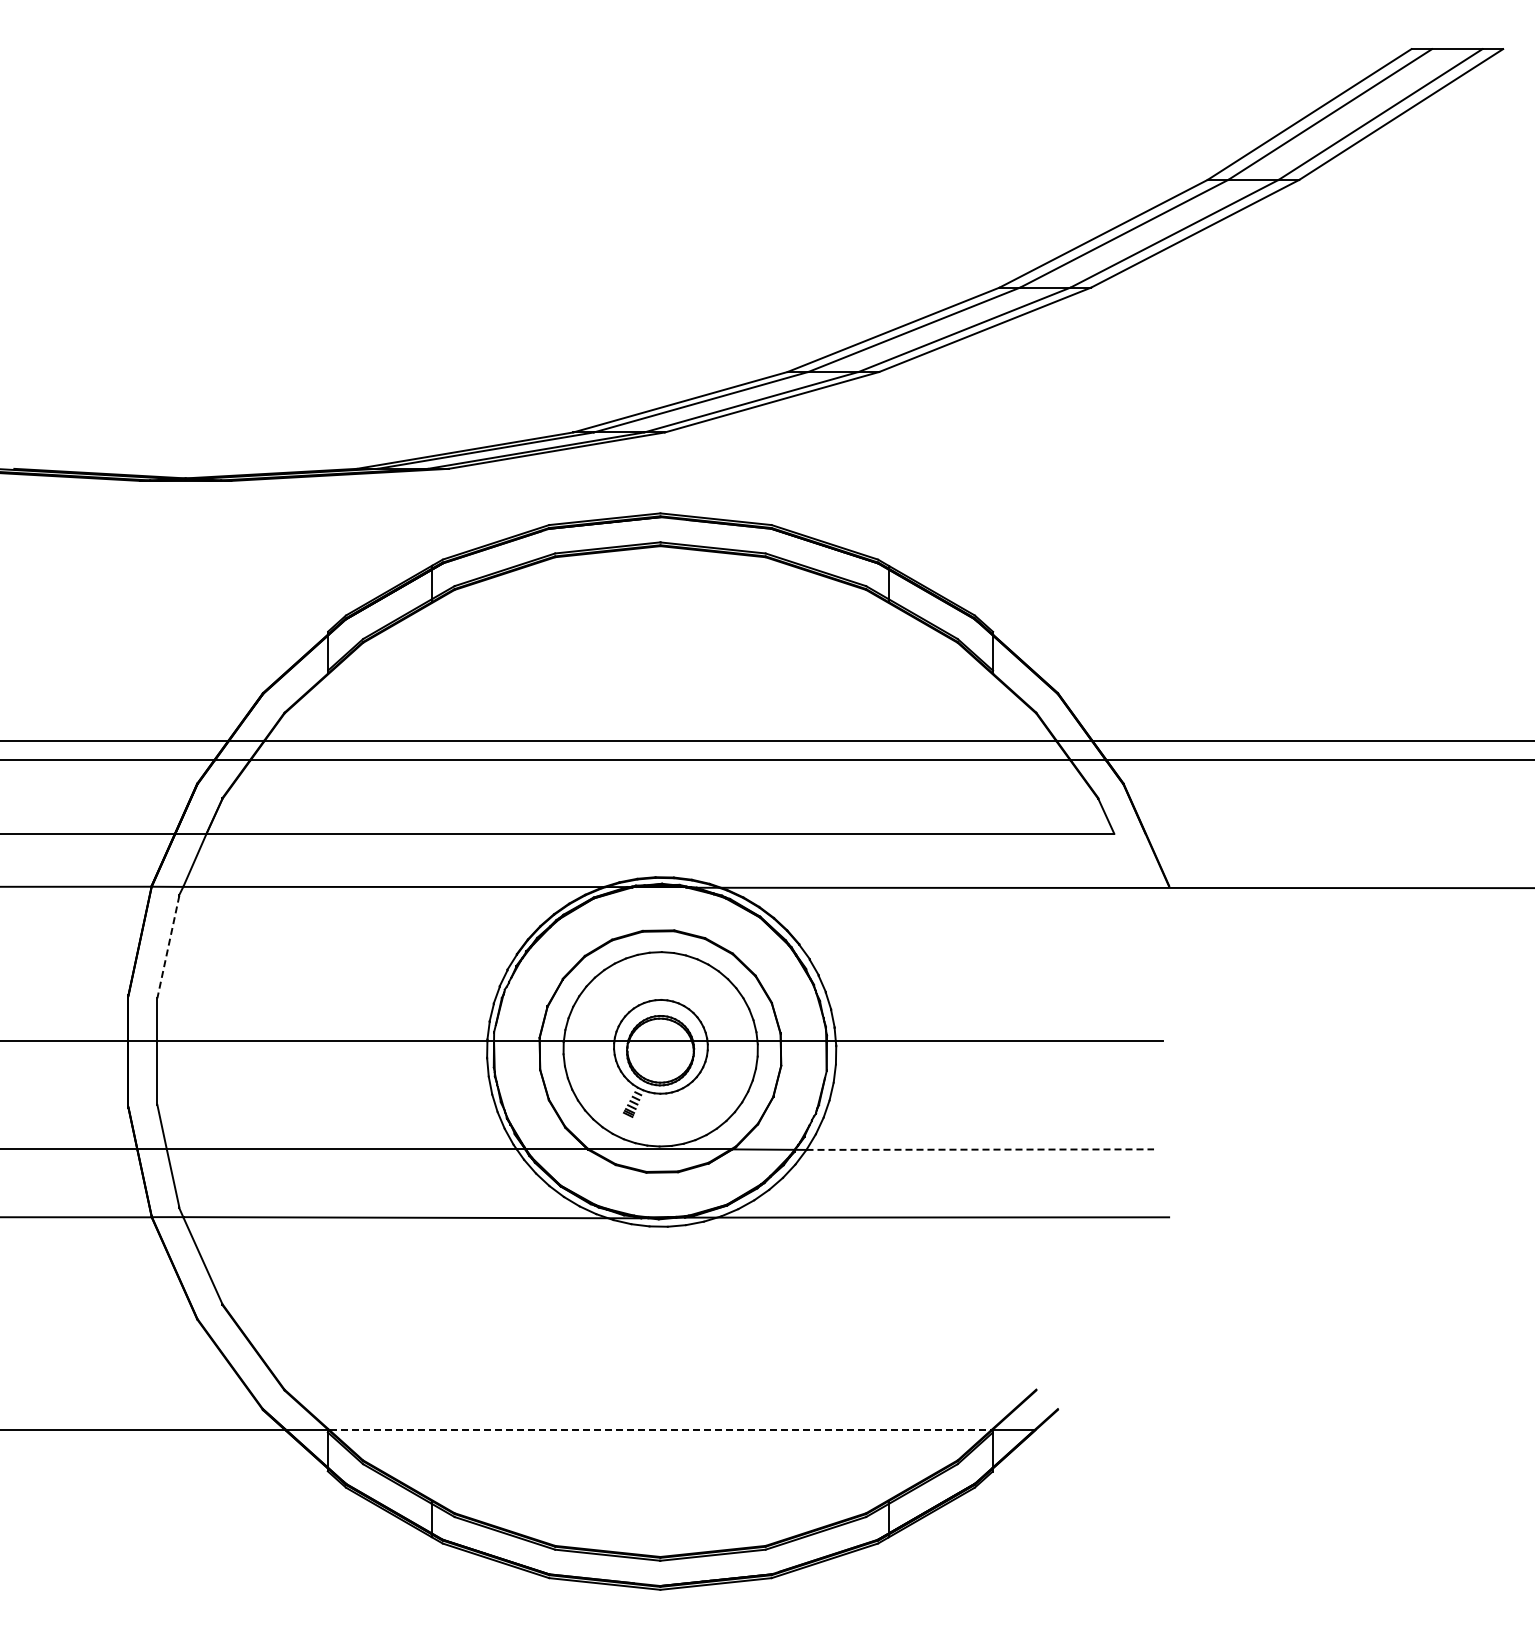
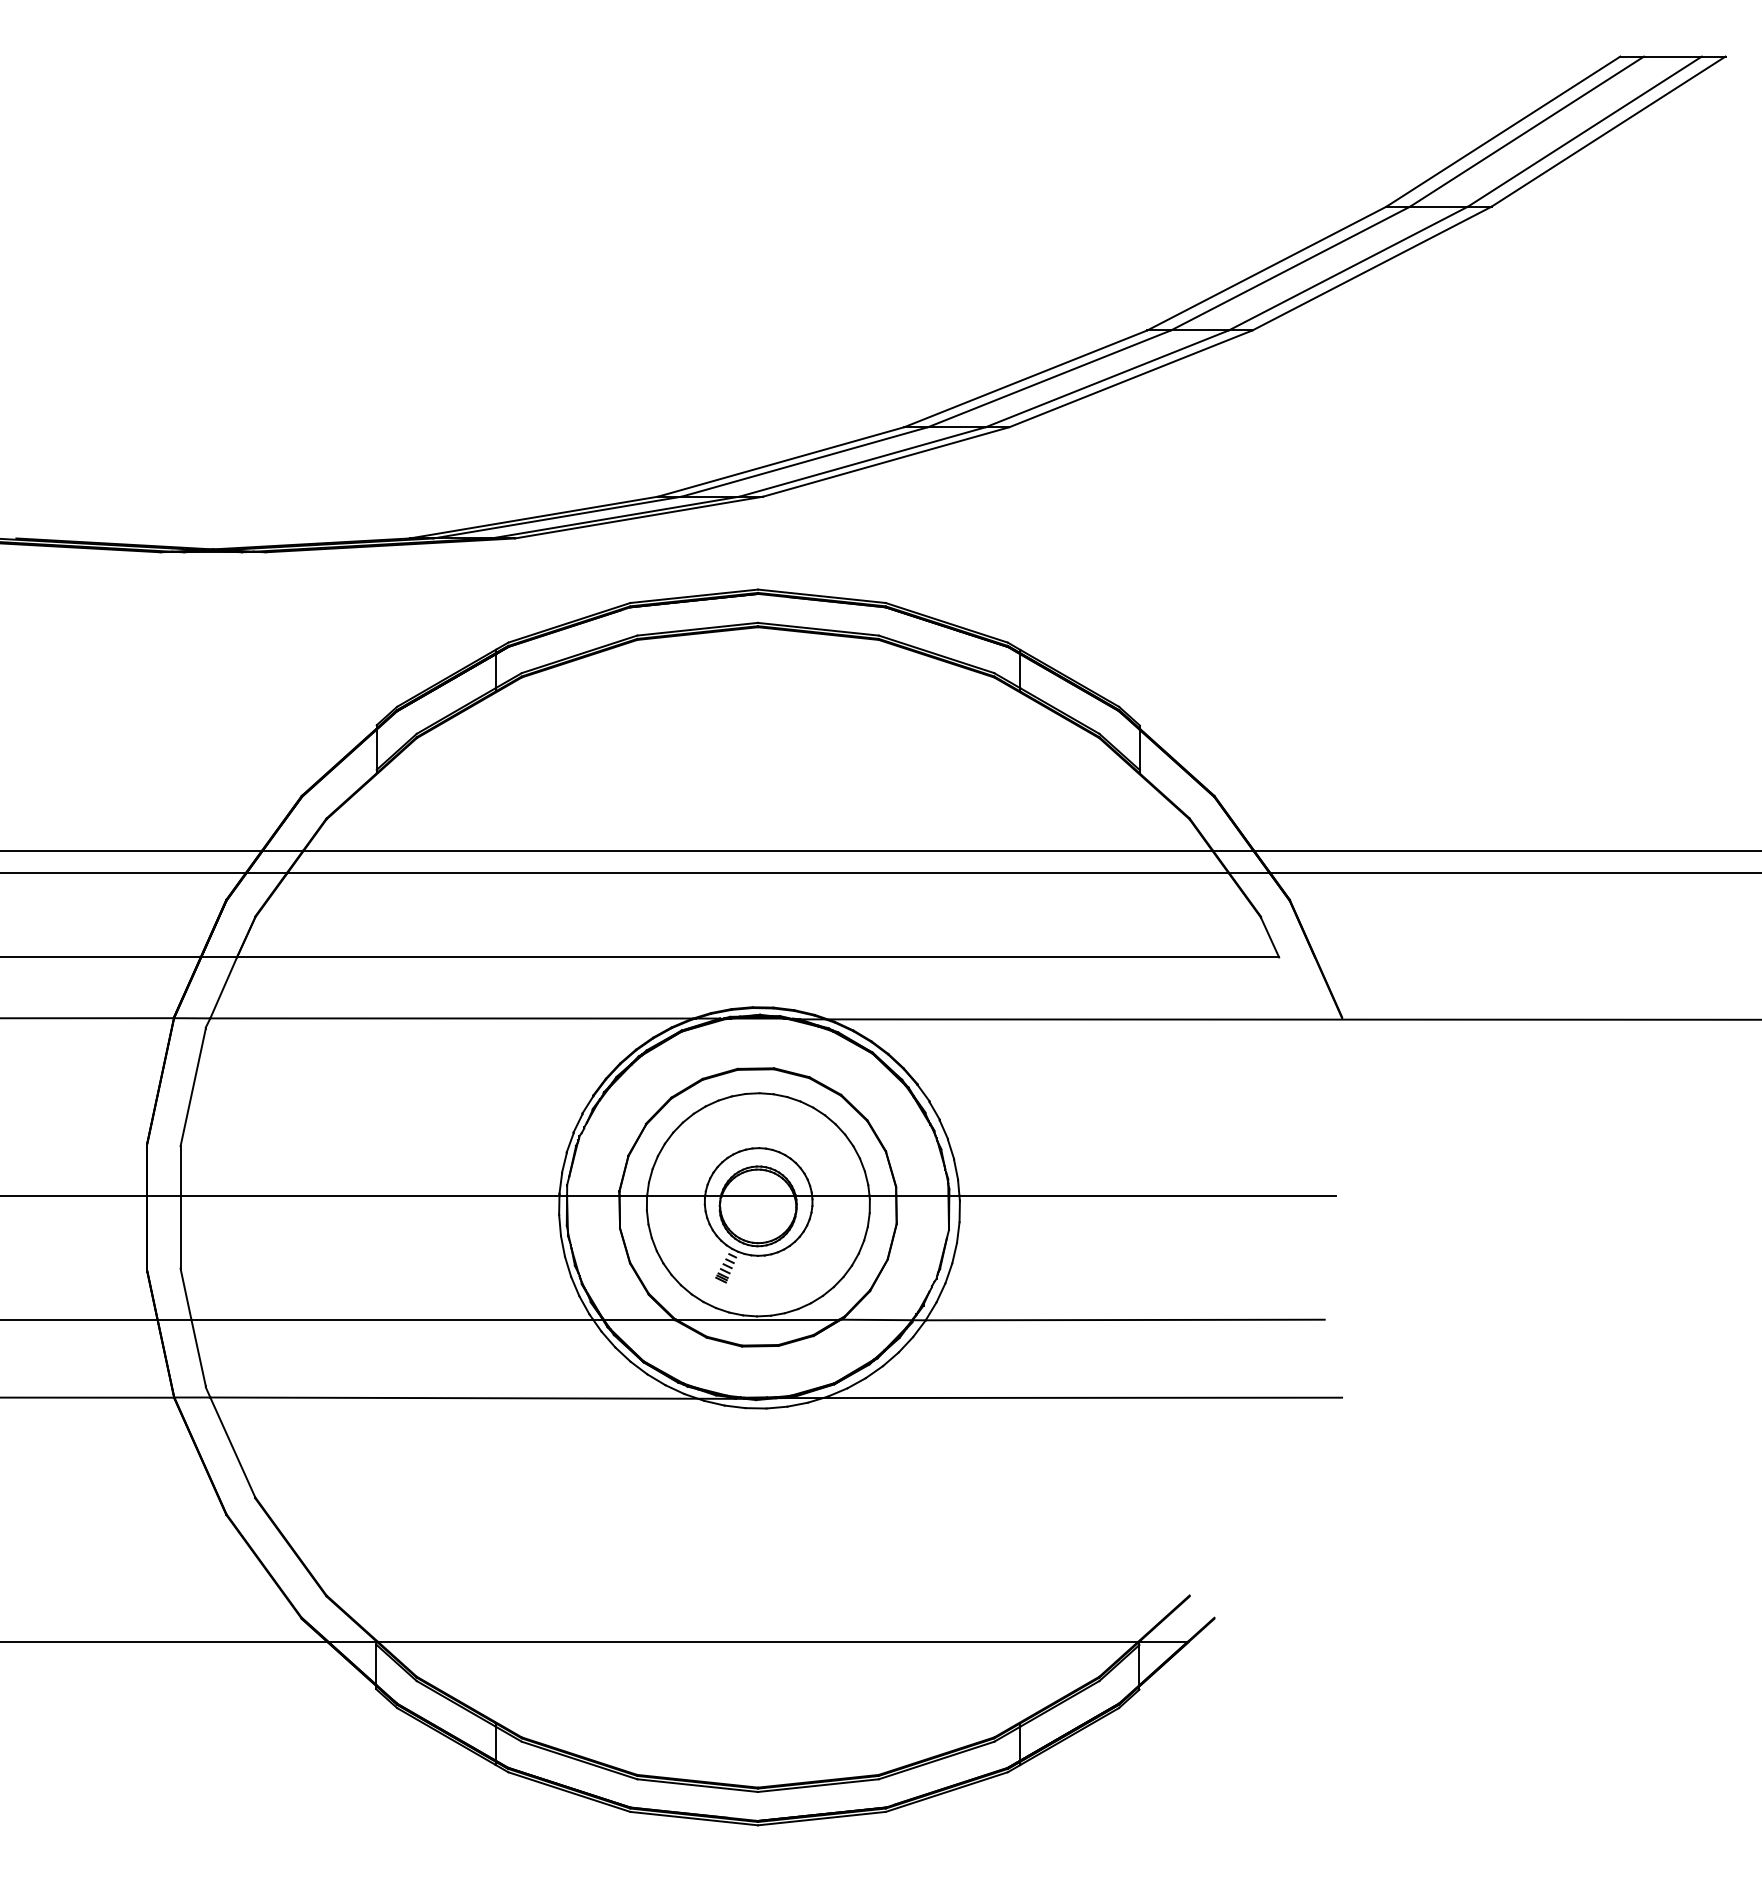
line: (168, 947) -> (193, 1087), dashed -> solid
line: (980, 1149) -> (1125, 1319), dashed -> solid
line: (660, 1430) -> (758, 1642), dashed -> solid

